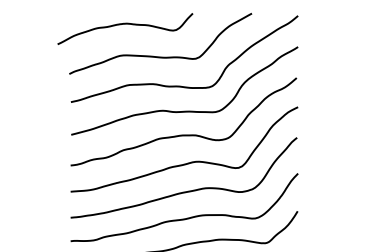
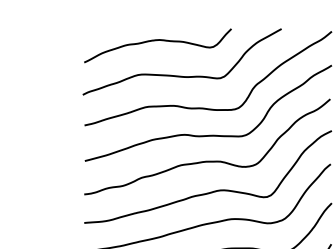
curve: (125, 24) -> (158, 40), moved

